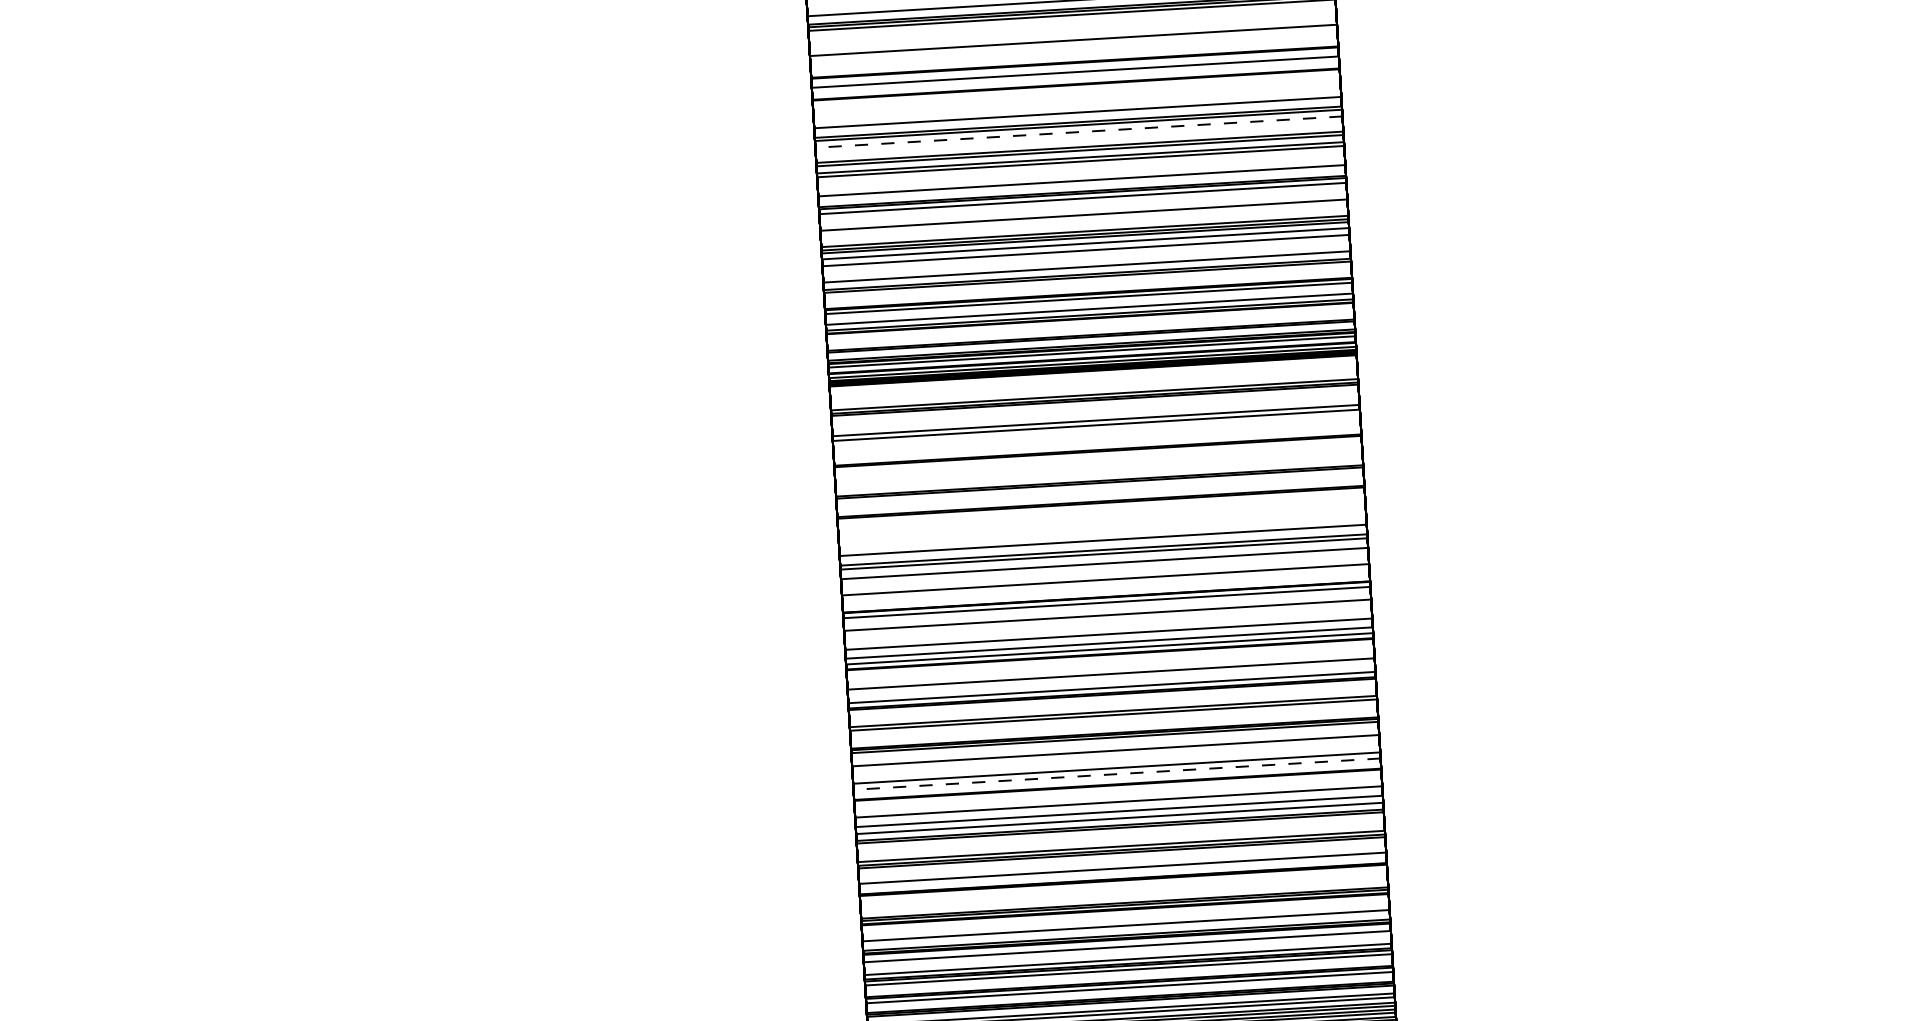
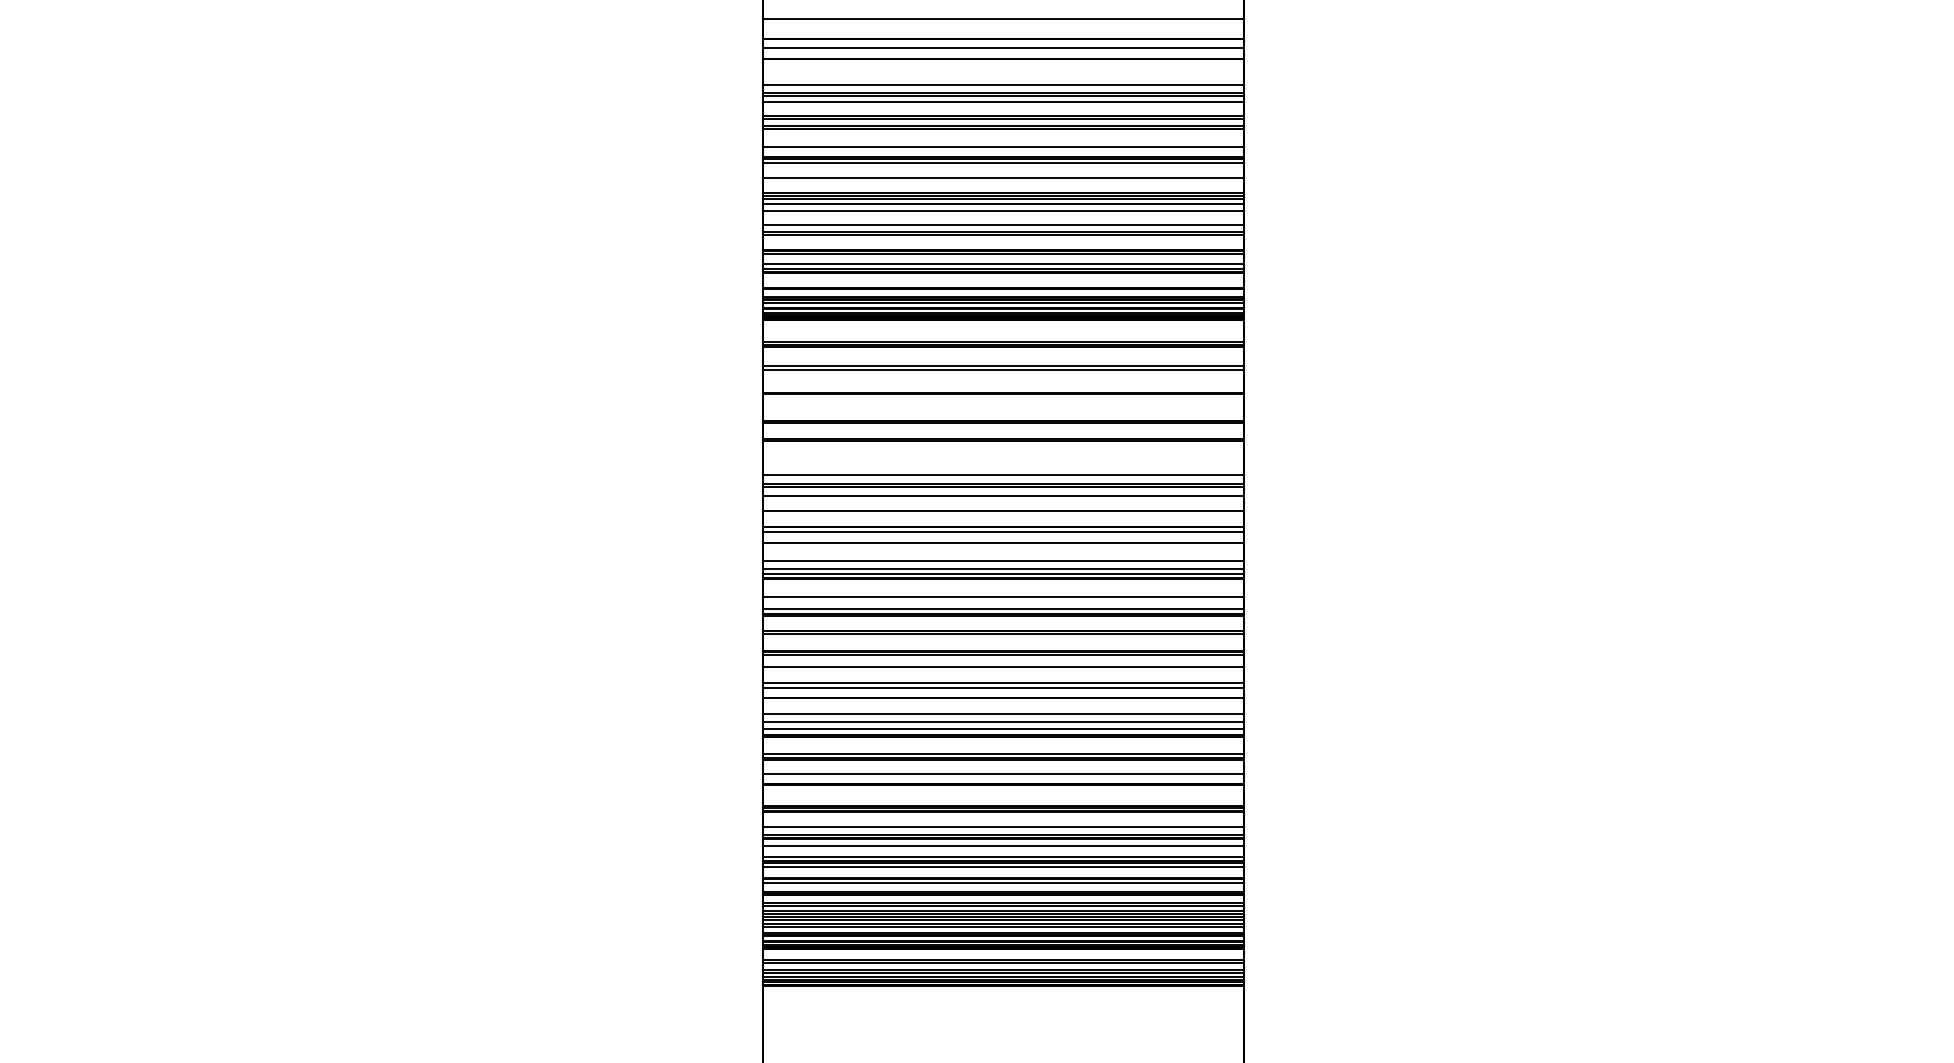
line: (1078, 132) -> (1003, 102), dashed -> solid
line: (1116, 774) -> (1003, 688), dashed -> solid

